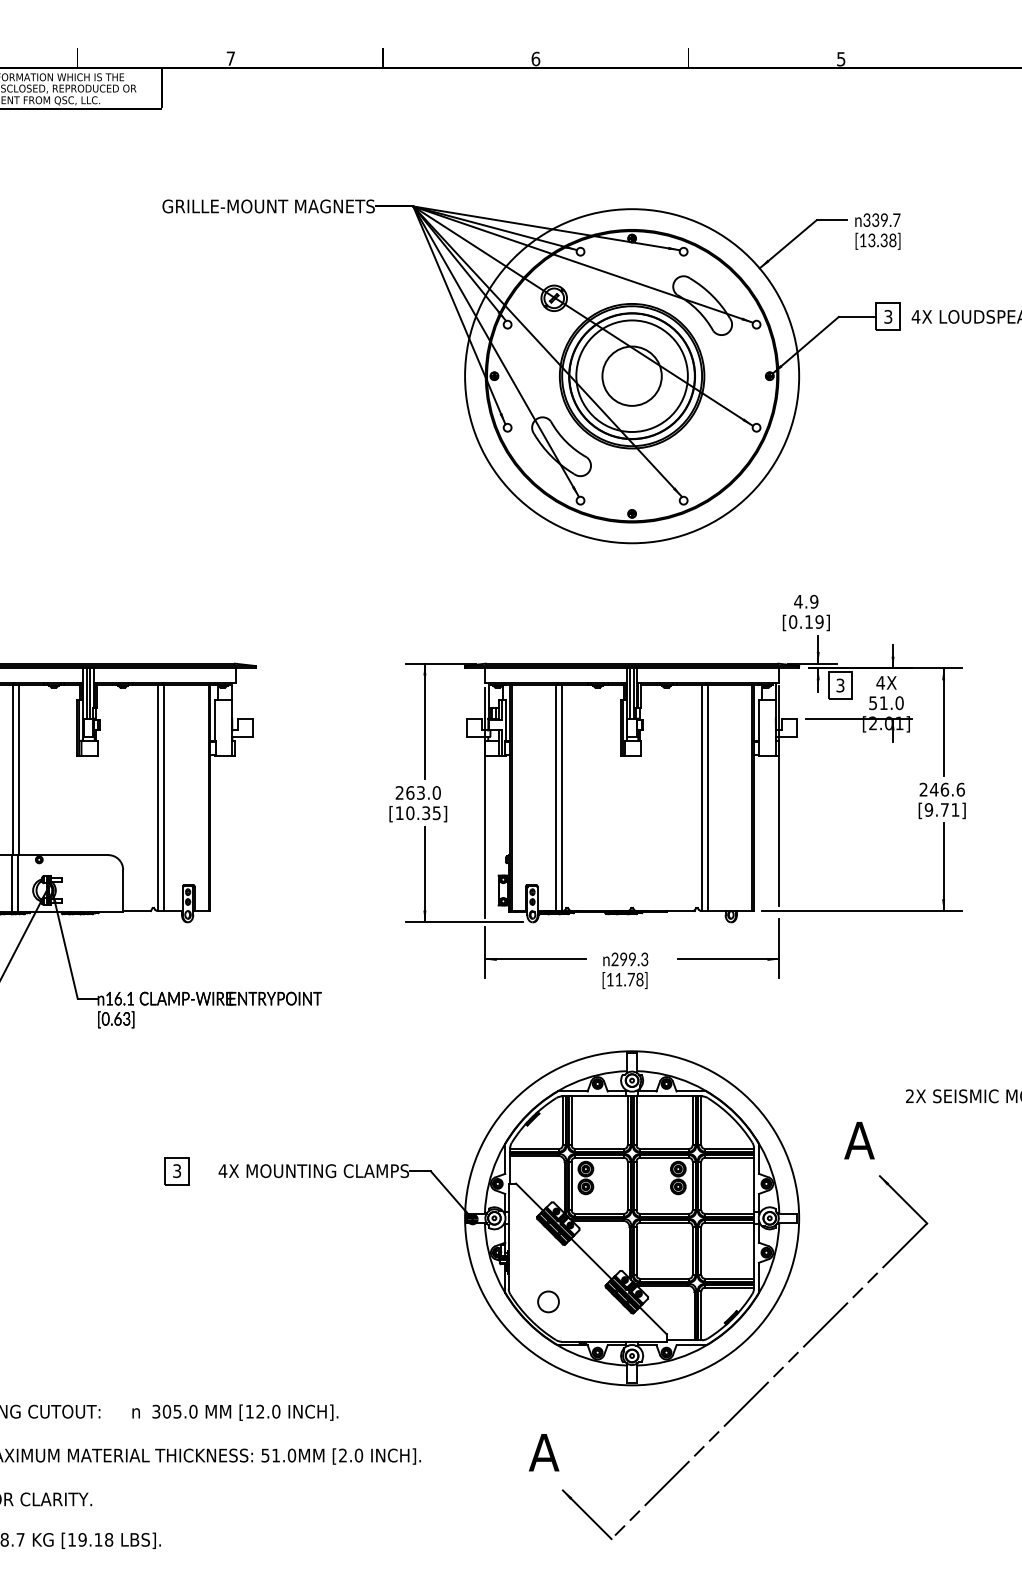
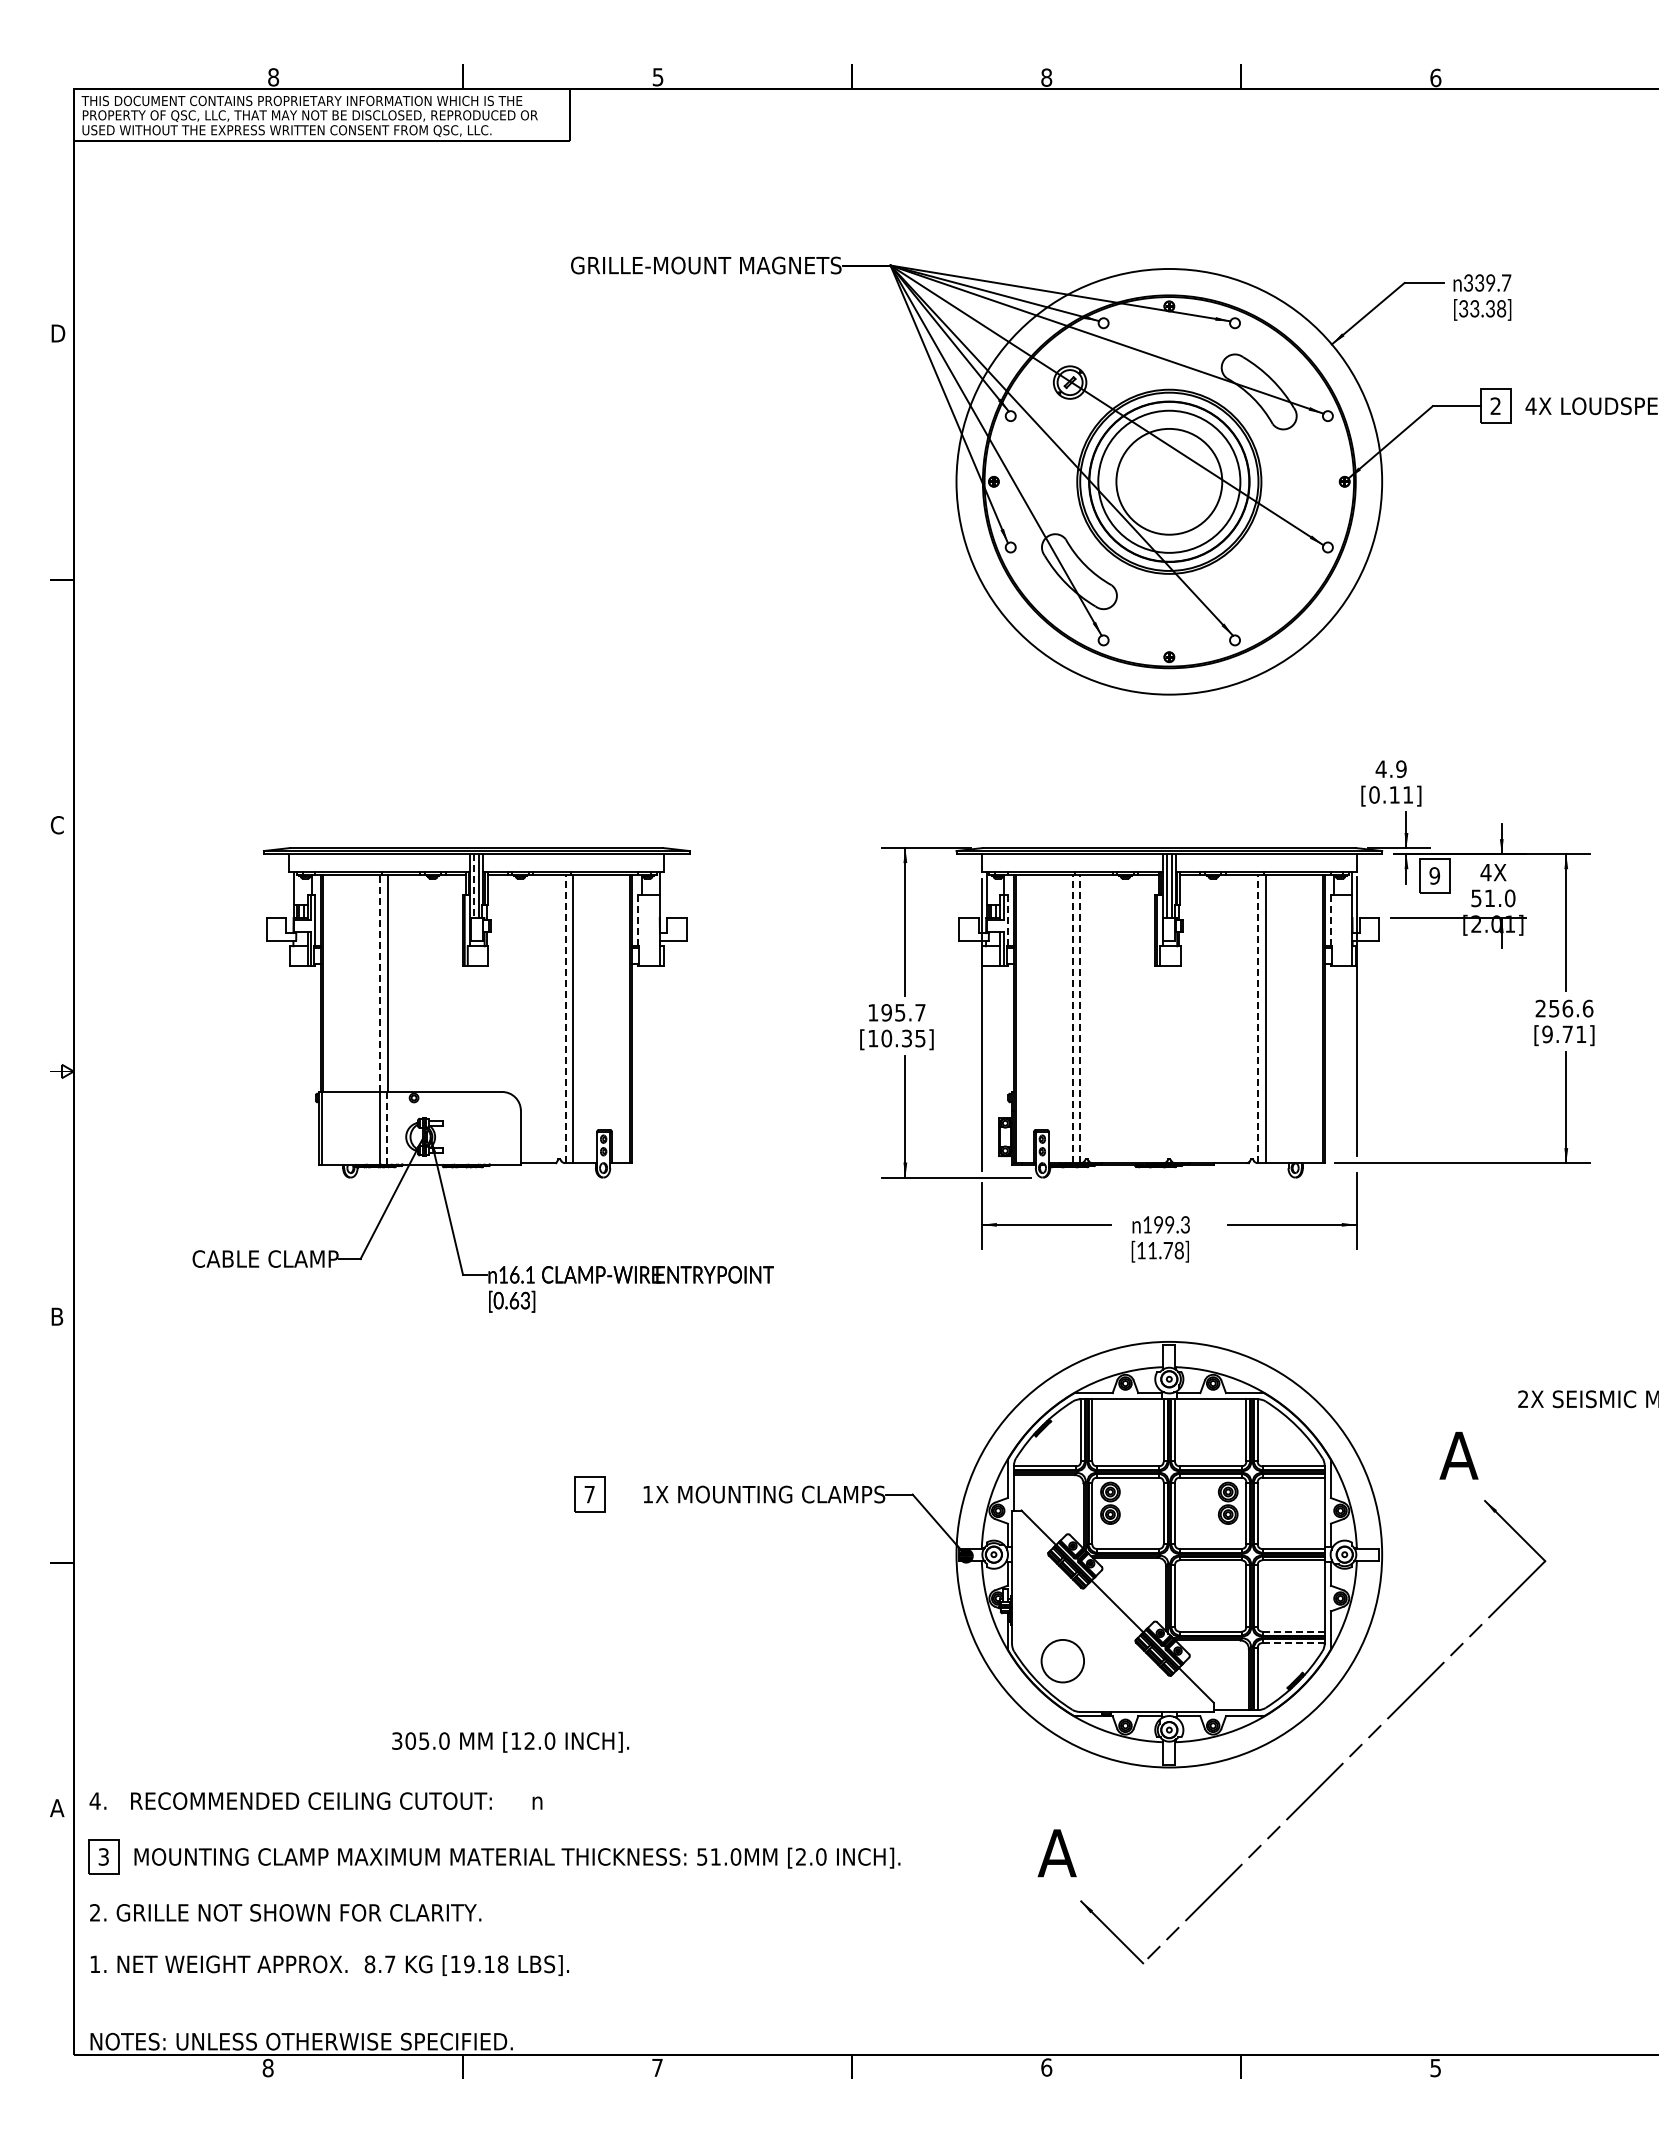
text: (230, 58) -> (657, 77), 7 -> 5
text: (535, 58) -> (1046, 77), 6 -> 8
text: (841, 58) -> (1435, 77), 5 -> 6
text: (863, 240) -> (1463, 308), [13.38] -> [33.38]
text: (888, 317) -> (1495, 406), 3 -> 2
circle: (632, 375) -> (1169, 481), size x1.4
text: (819, 621) -> (1407, 794), [0.19] -> [0.11]
text: (840, 685) -> (1434, 875), 3 -> 9
line: (86, 693) -> (474, 886), solid -> dashed
line: (215, 720) -> (638, 920), solid -> dashed
line: (505, 720) -> (1008, 920), solid -> dashed
line: (758, 720) -> (1330, 920), solid -> dashed
line: (12, 769) -> (380, 983), solid -> dashed
text: (933, 789) -> (1553, 1008), 246.6 -> 256.6
text: (417, 792) -> (896, 1012), 263.0 -> 195.7
line: (158, 797) -> (565, 1018), solid -> dashed
line: (556, 797) -> (1072, 1018), solid -> dashed
line: (562, 797) -> (1080, 1018), solid -> dashed
line: (702, 797) -> (1258, 1018), solid -> dashed
line: (18, 883) -> (387, 1127), solid -> dashed
text: (614, 959) -> (1147, 1224), 299.3 -> 199.3
text: (177, 1171) -> (589, 1494), 3 -> 7
text: (222, 1171) -> (647, 1494), 4X -> 1X
line: (730, 1278) -> (1294, 1631), solid -> dashed
line: (729, 1288) -> (1293, 1643), solid -> dashed
circle: (548, 1301) -> (1062, 1660), size x1.6
text: (245, 1412) -> (510, 1741), moved

